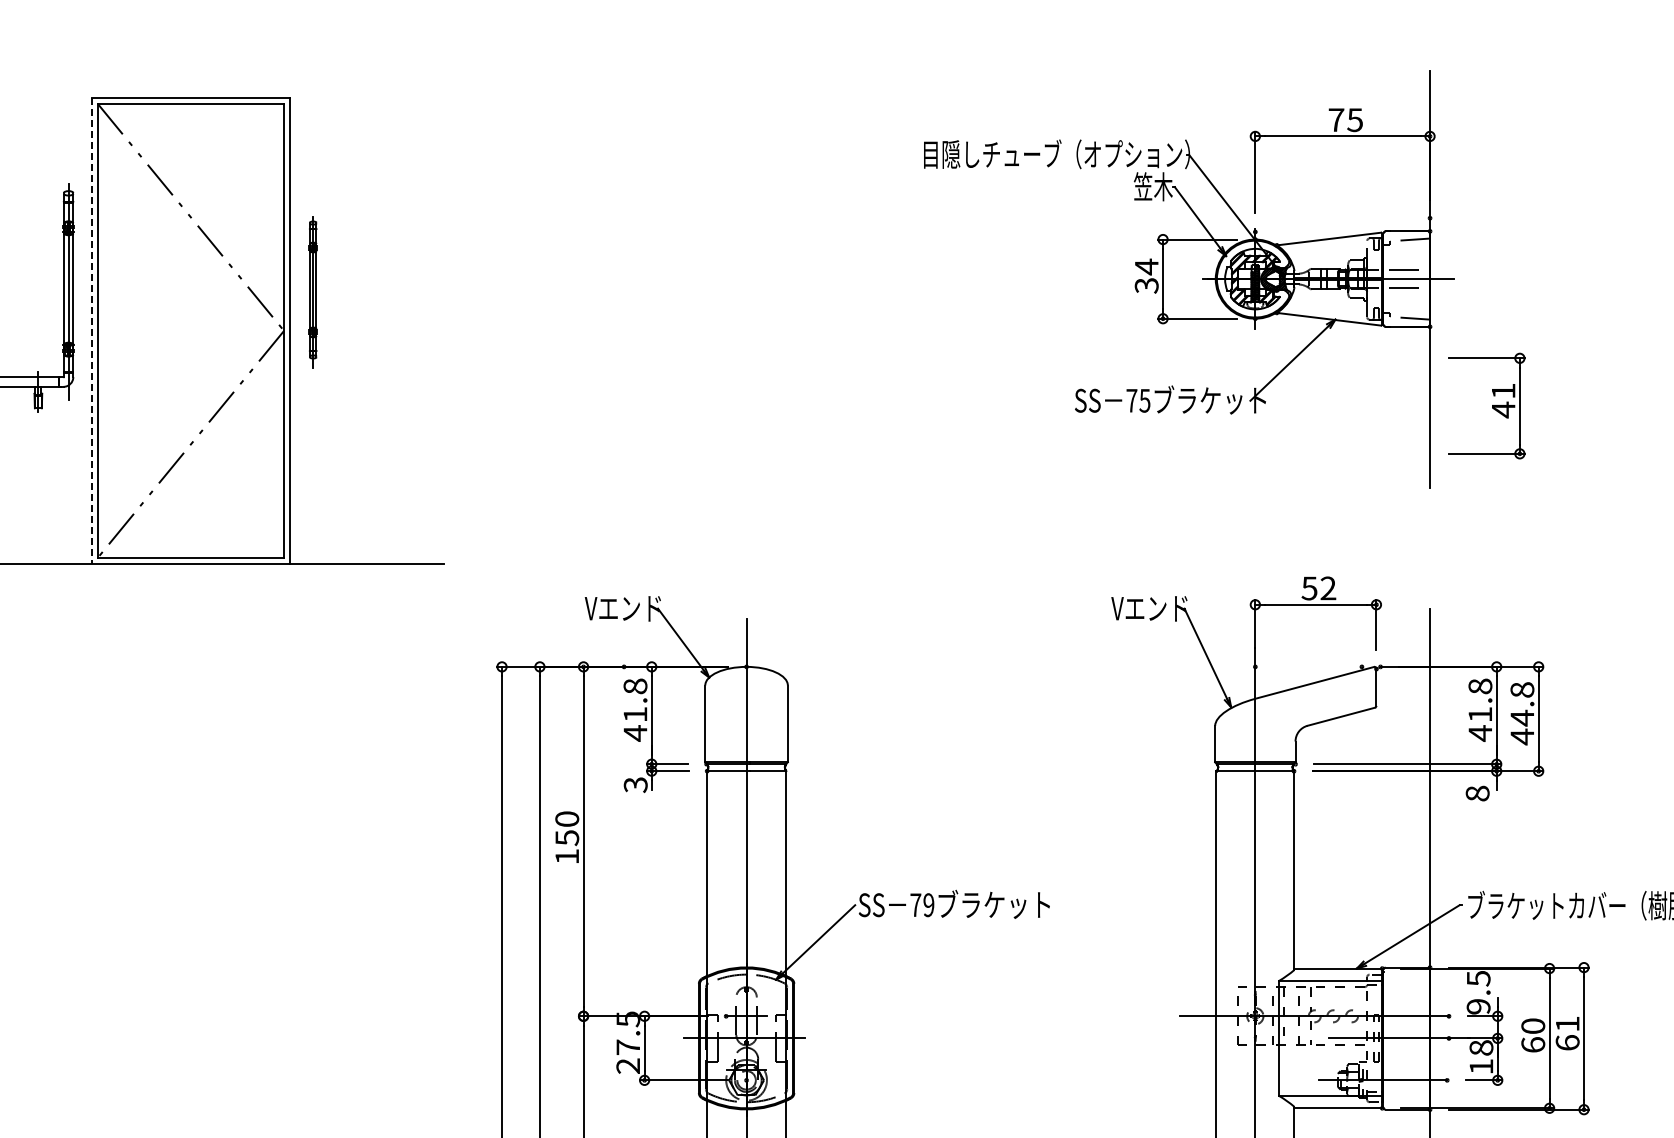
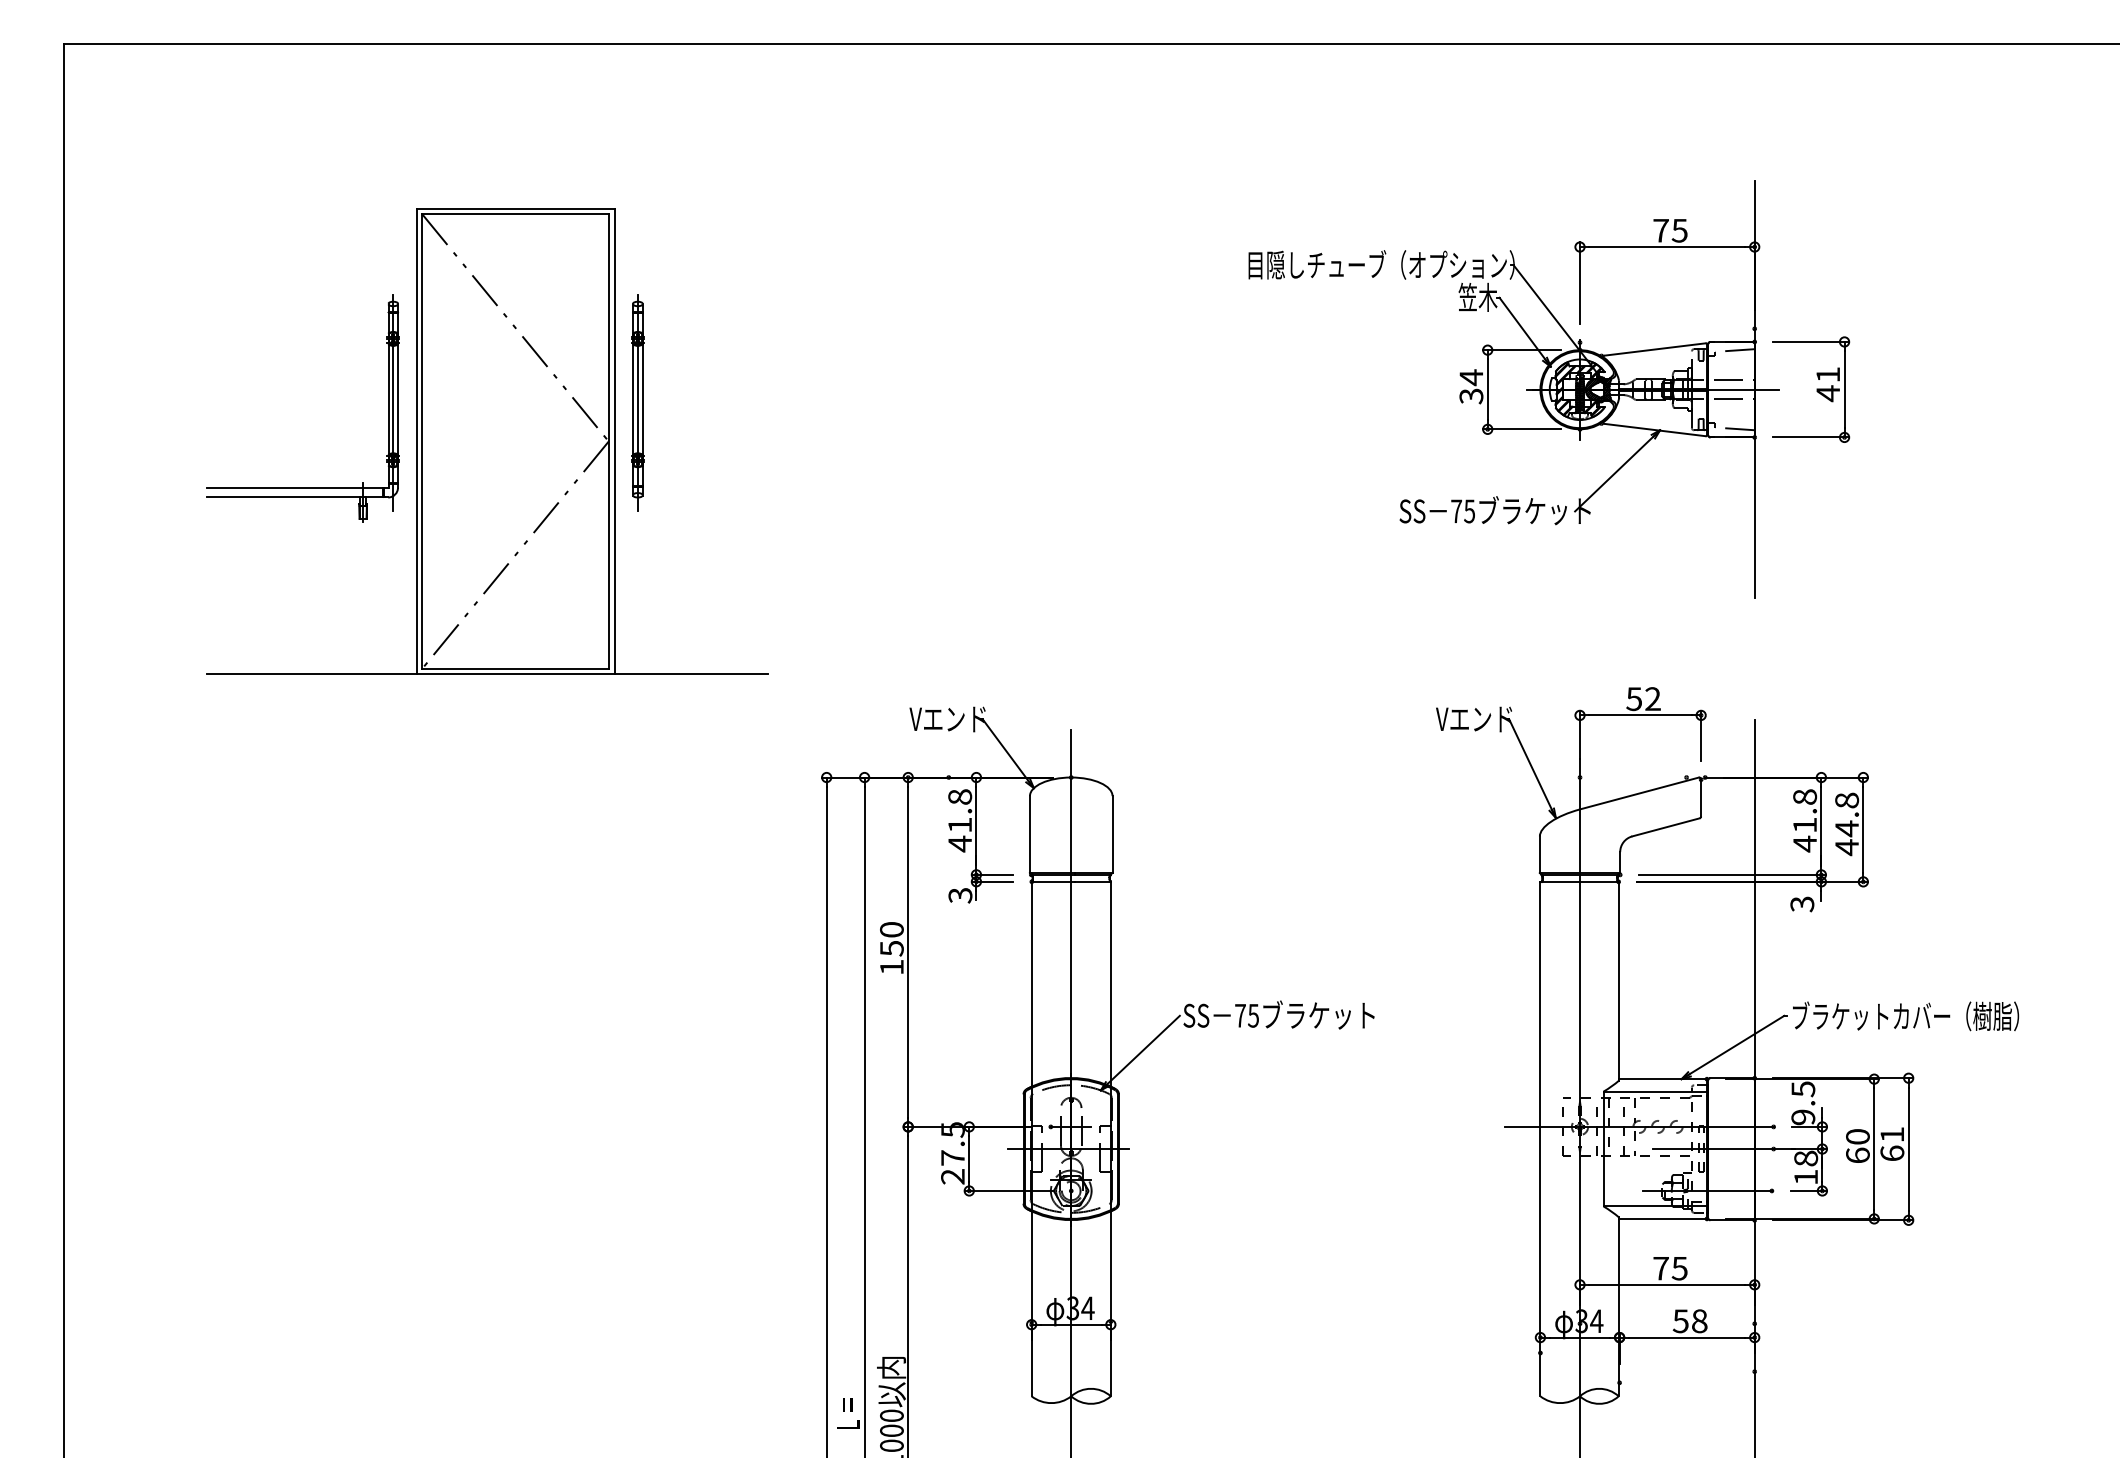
part: (312, 291) -> (637, 402), size x1.43
line: (91, 330) -> (416, 441), dashed -> solid
part: (1486, 405) -> (1811, 389), moved
text: (1477, 793) -> (1802, 904), 8 -> 3
text: (928, 904) -> (1253, 1015), 79 -> 75

